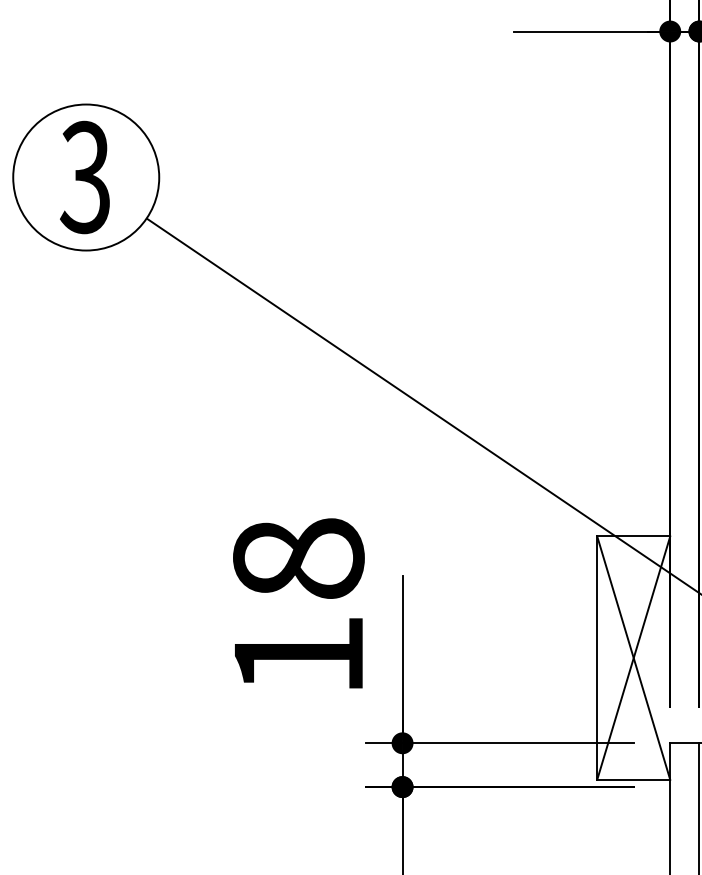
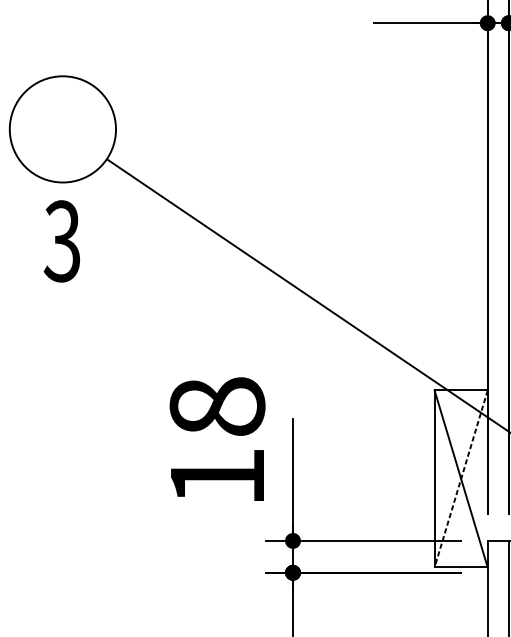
text: (84, 177) -> (61, 241), moved
line: (633, 658) -> (460, 479), solid -> dashed

